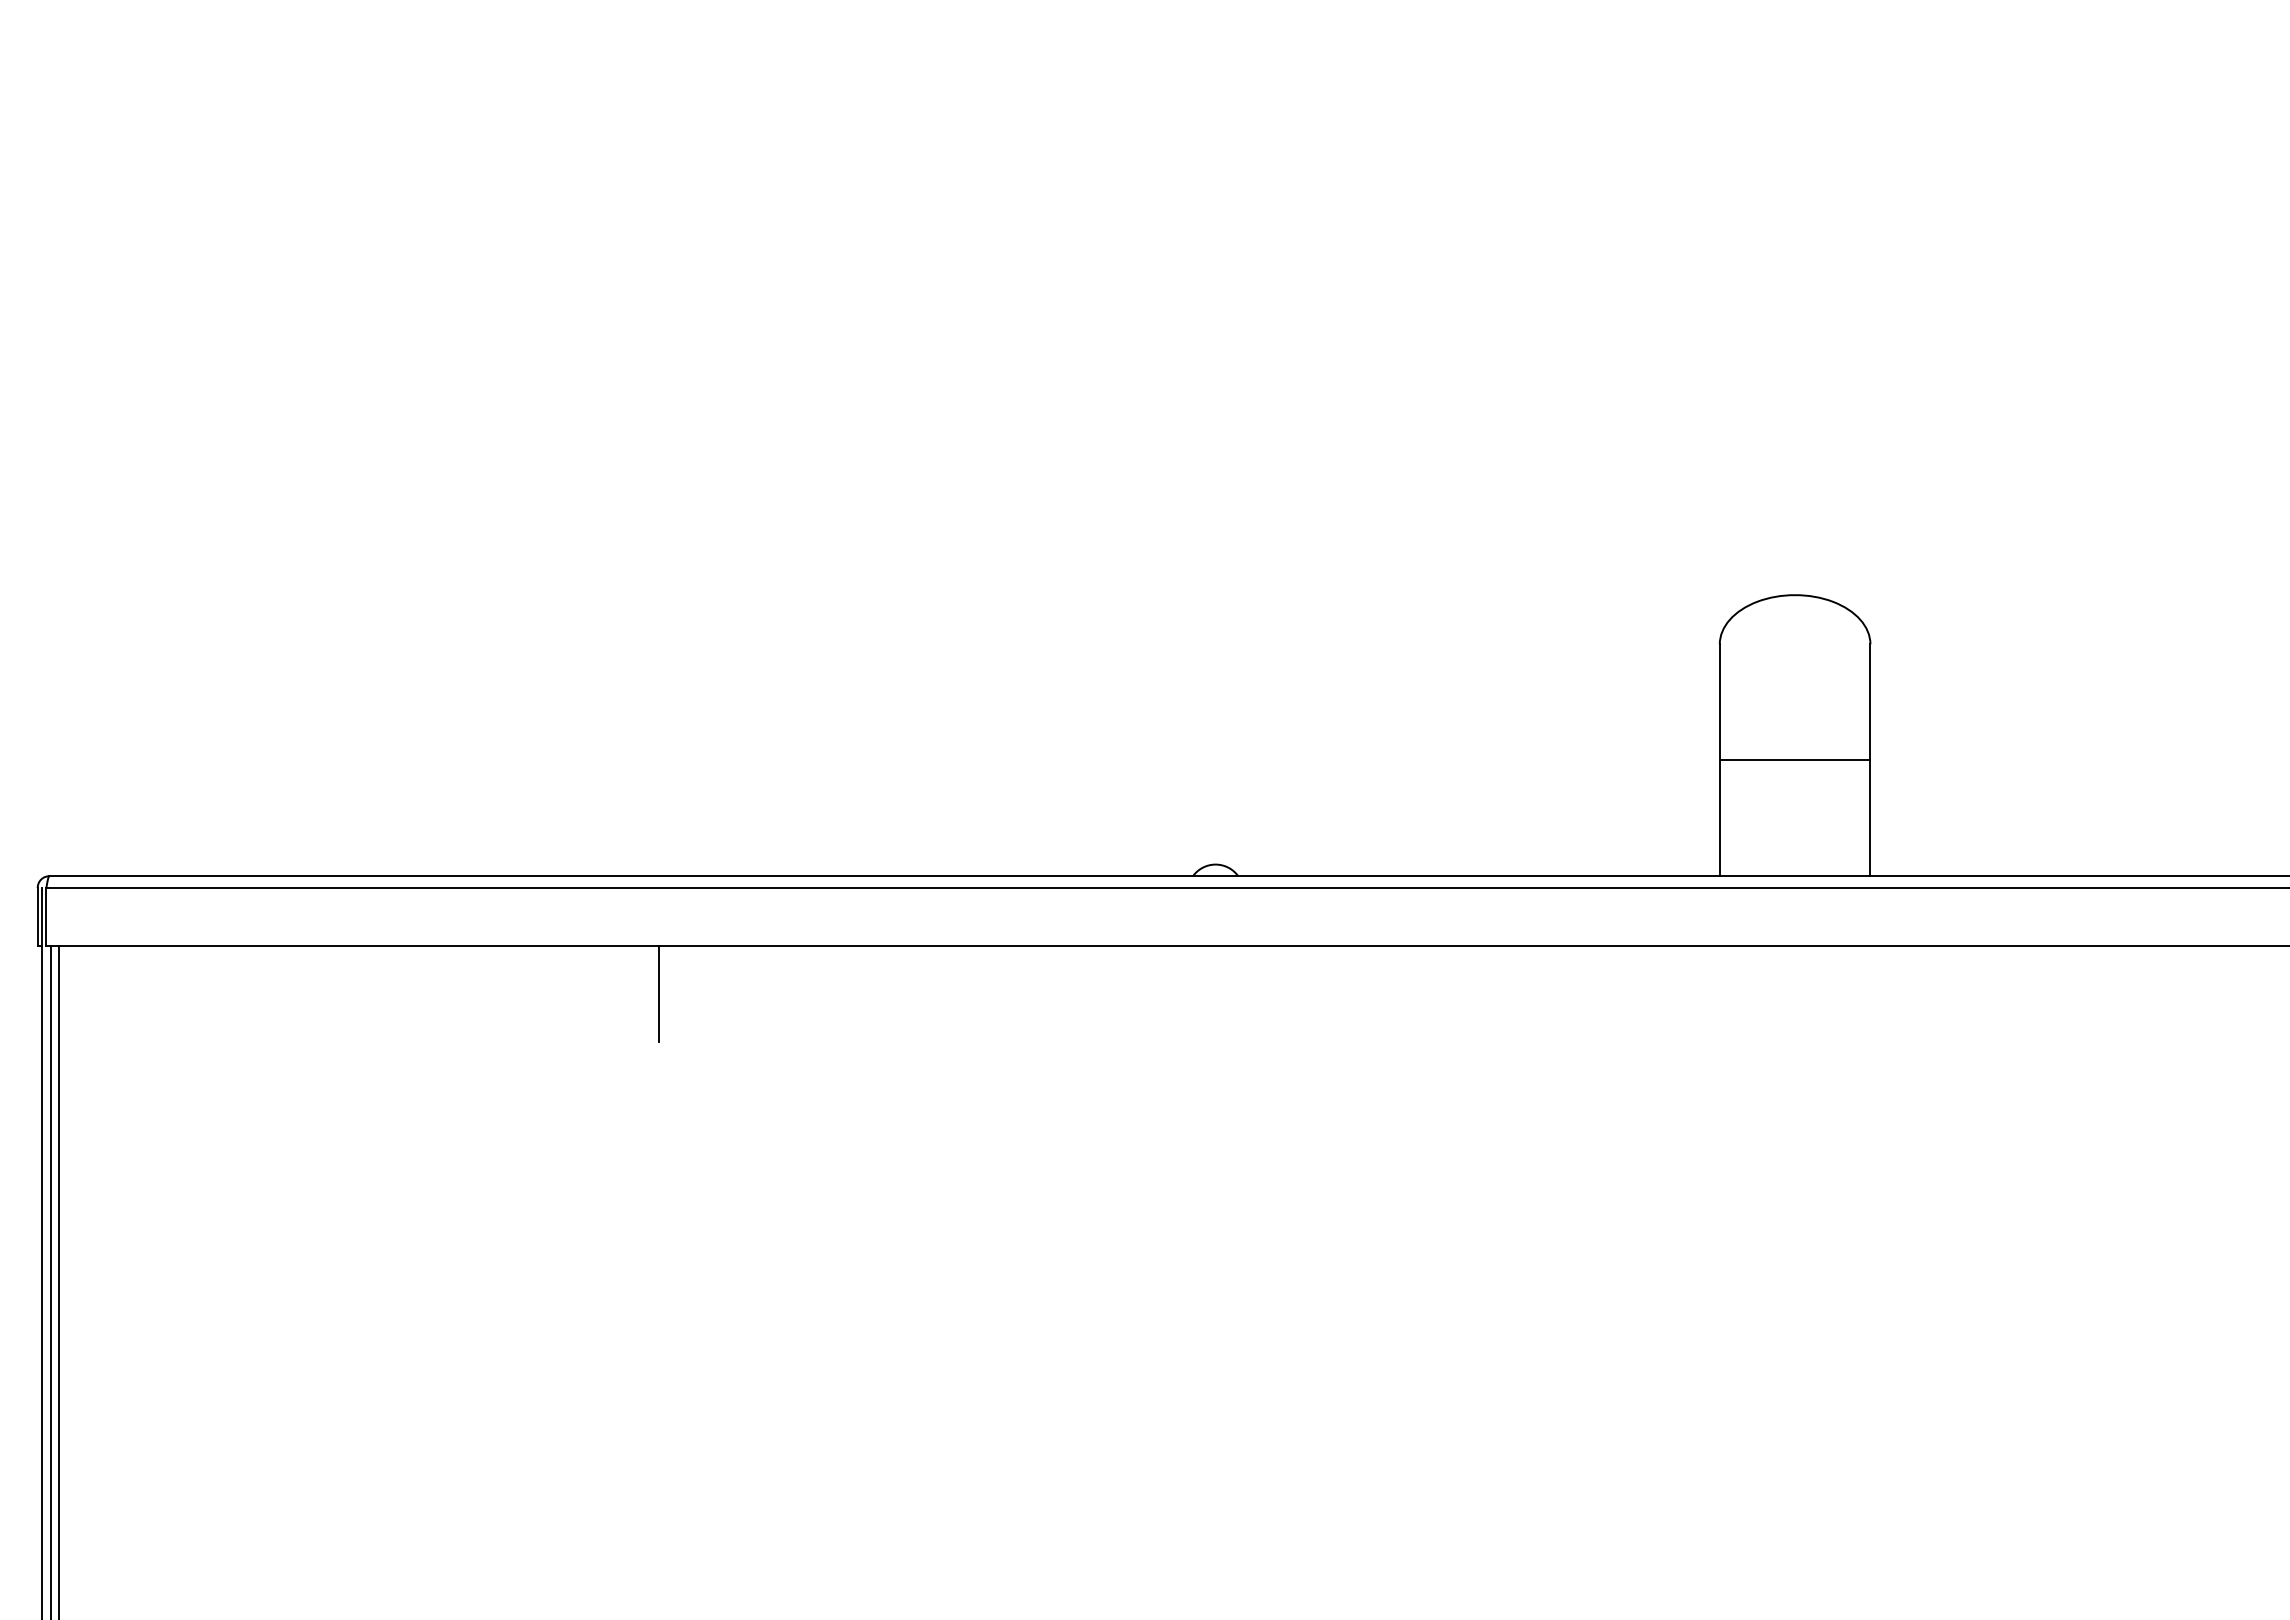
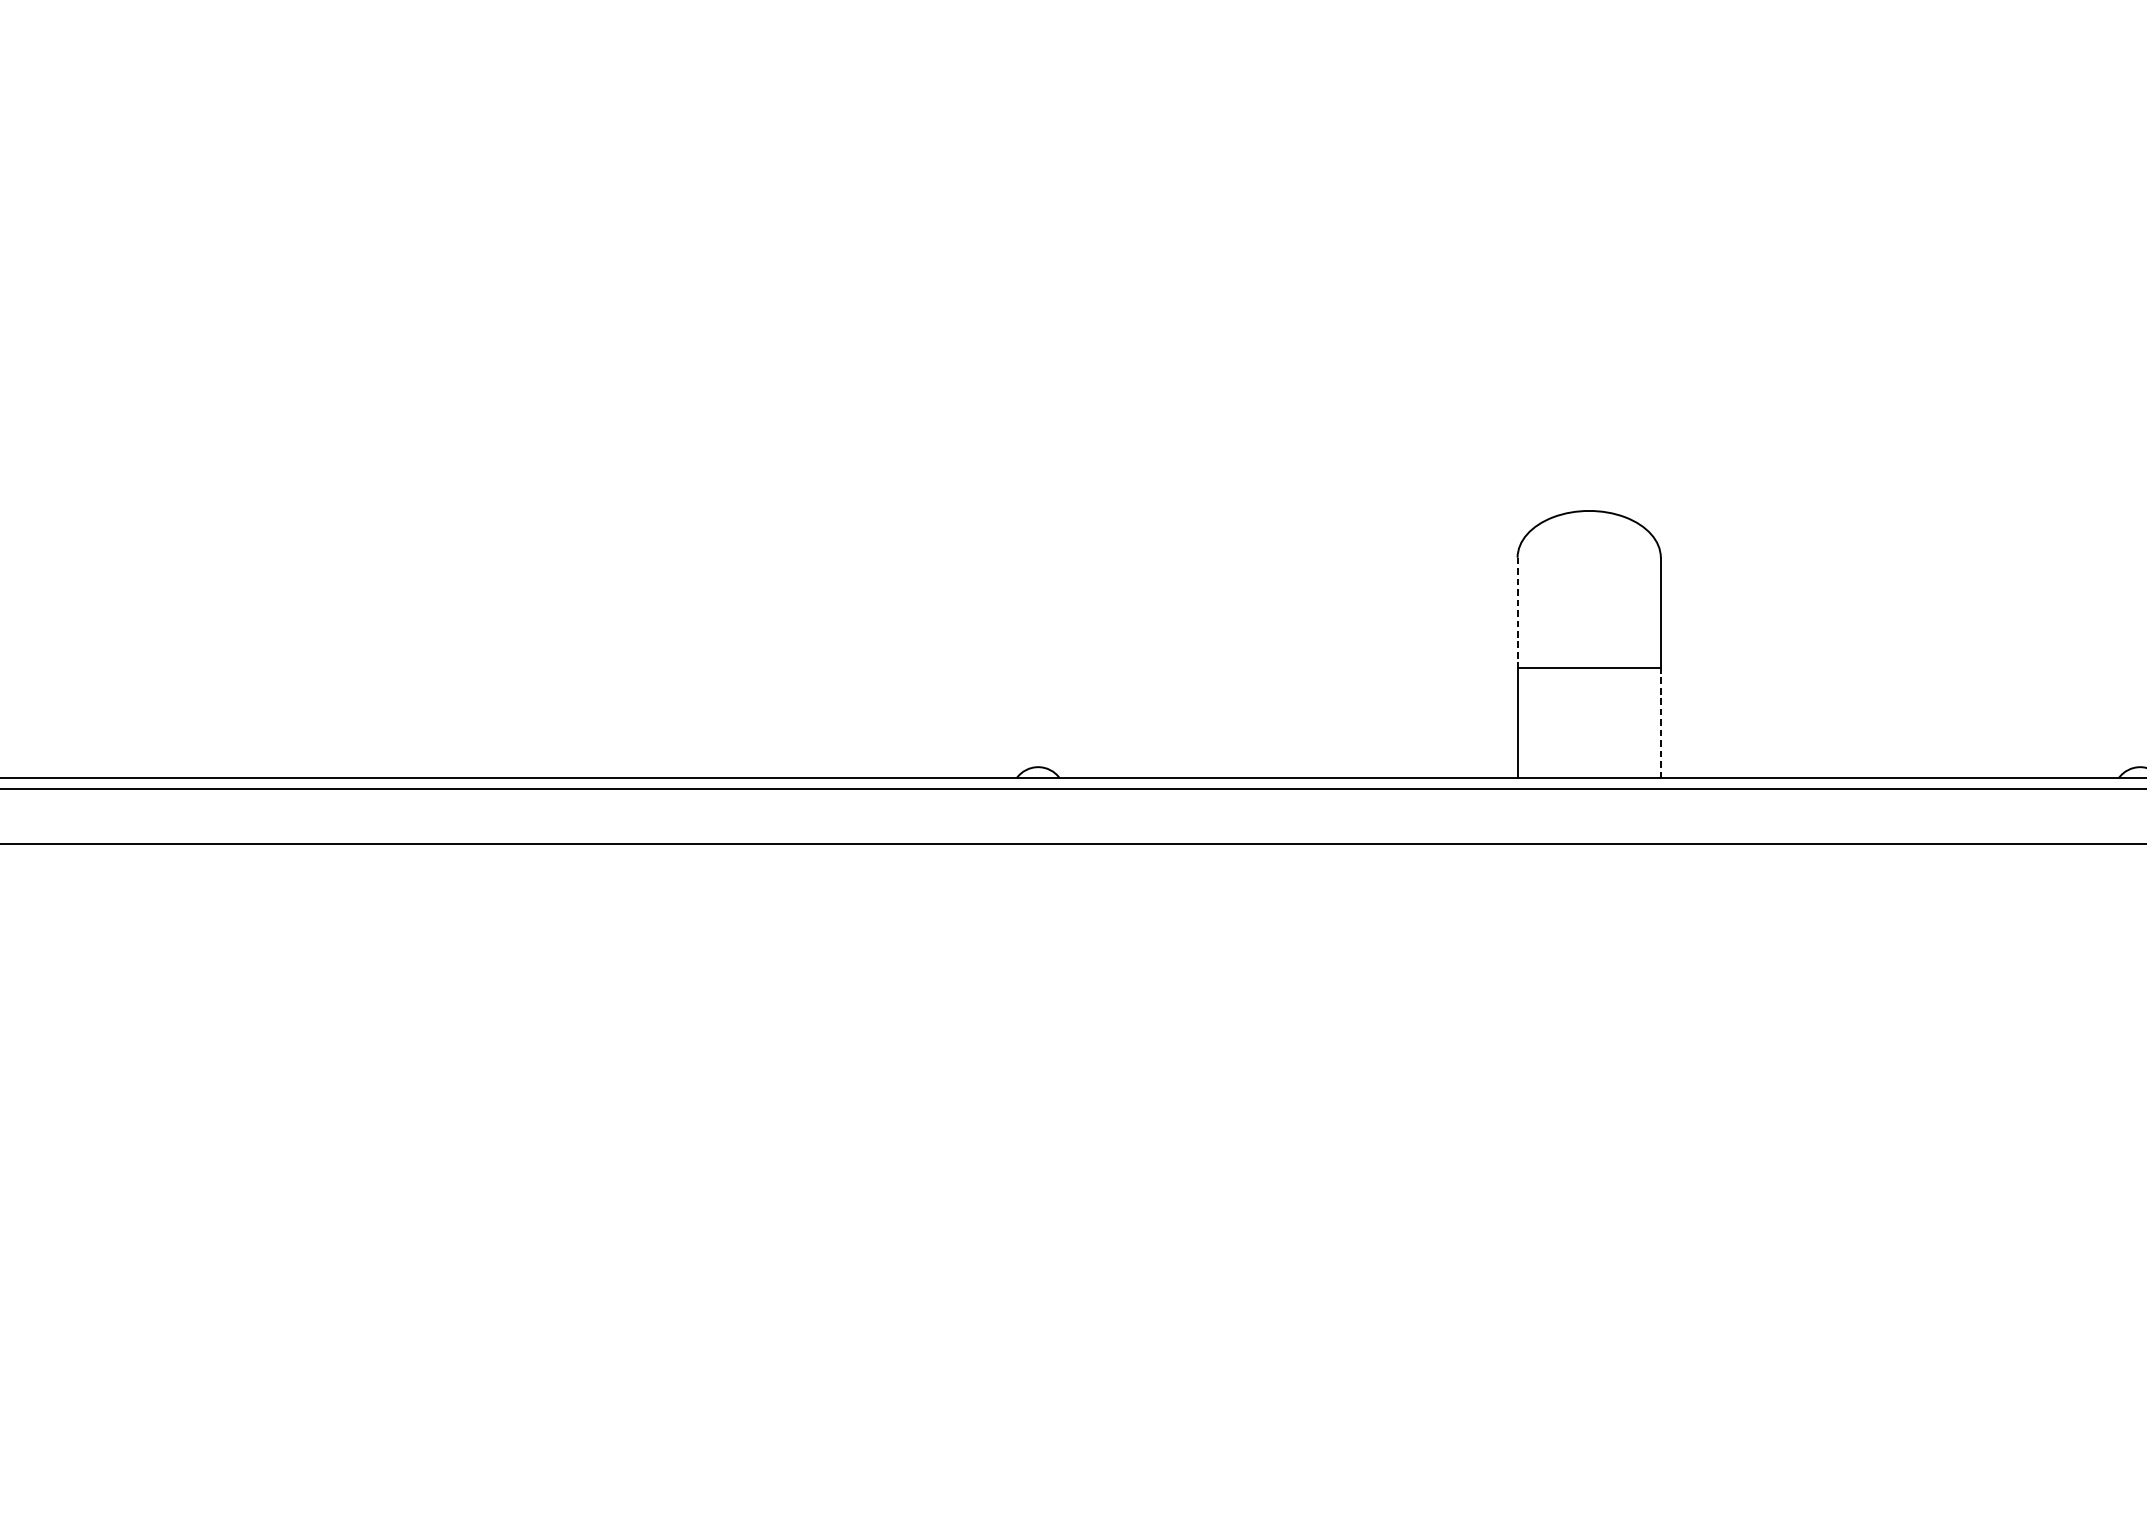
line: (1719, 702) -> (1517, 613), solid -> dashed
line: (1870, 818) -> (1660, 723), solid -> dashed
line: (659, 993) -> (509, 889), removed

